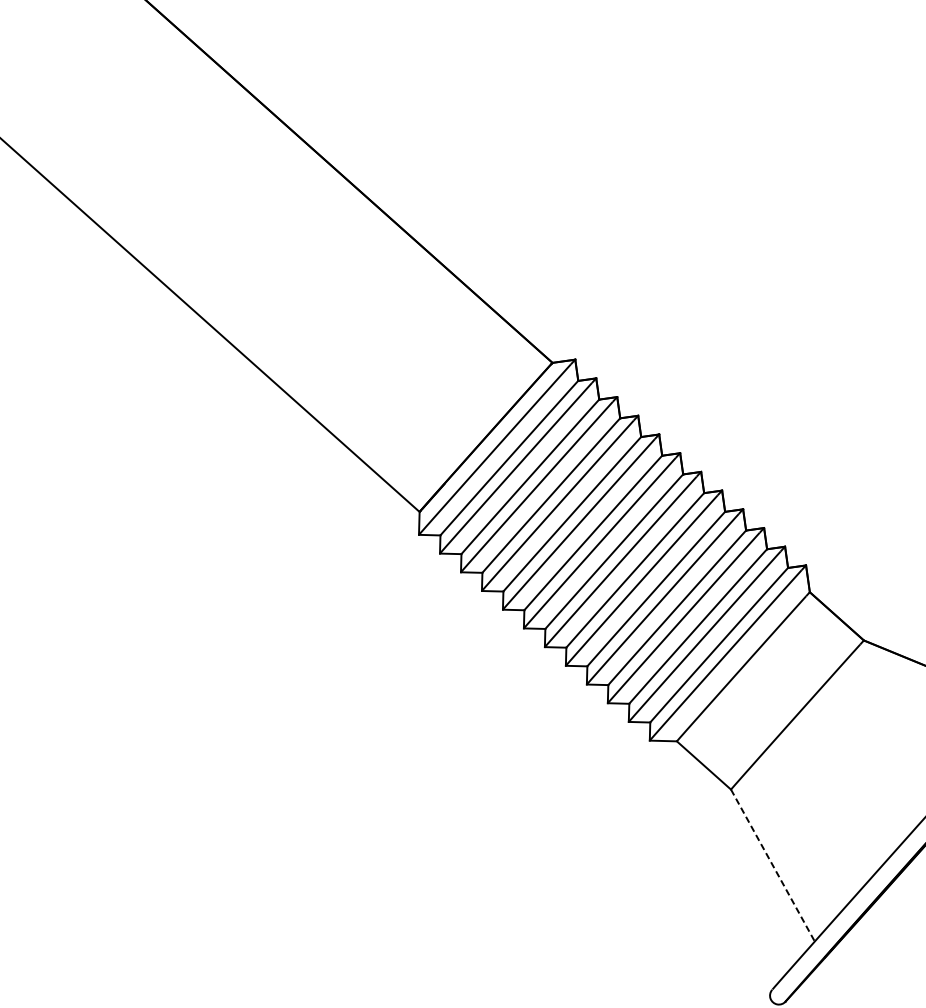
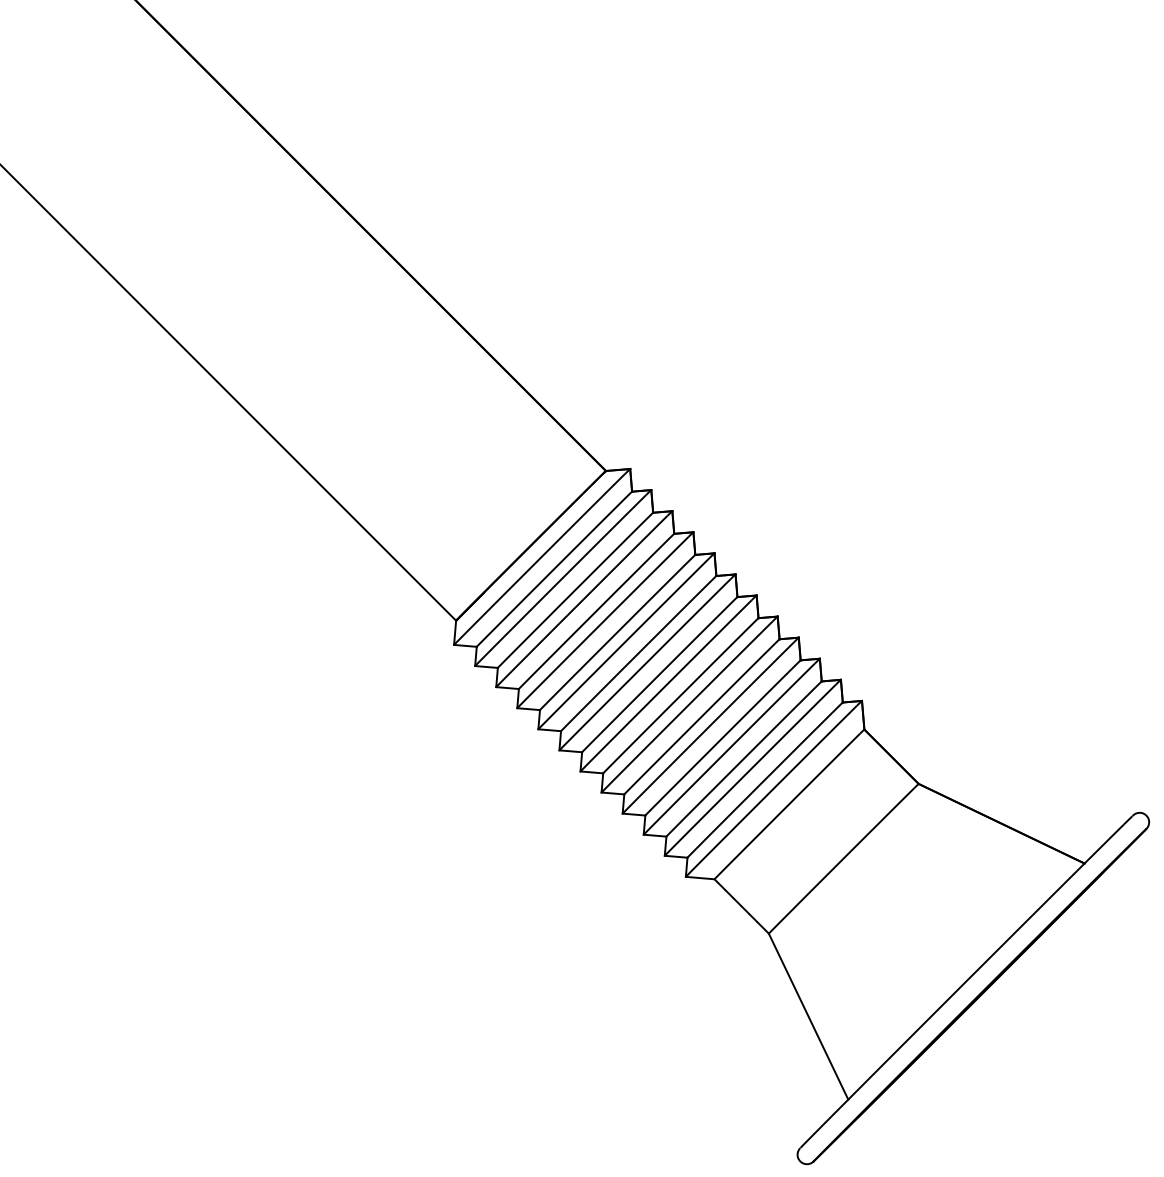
line: (772, 865) -> (808, 1016), dashed -> solid

